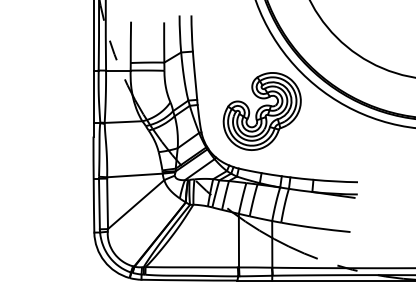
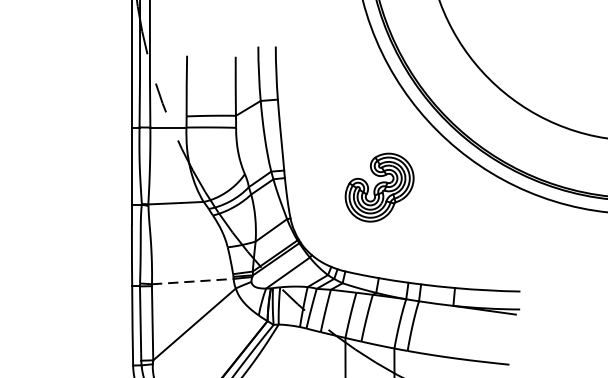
part: (261, 111) -> (378, 187), size x0.6
line: (134, 175) -> (192, 281), solid -> dashed

